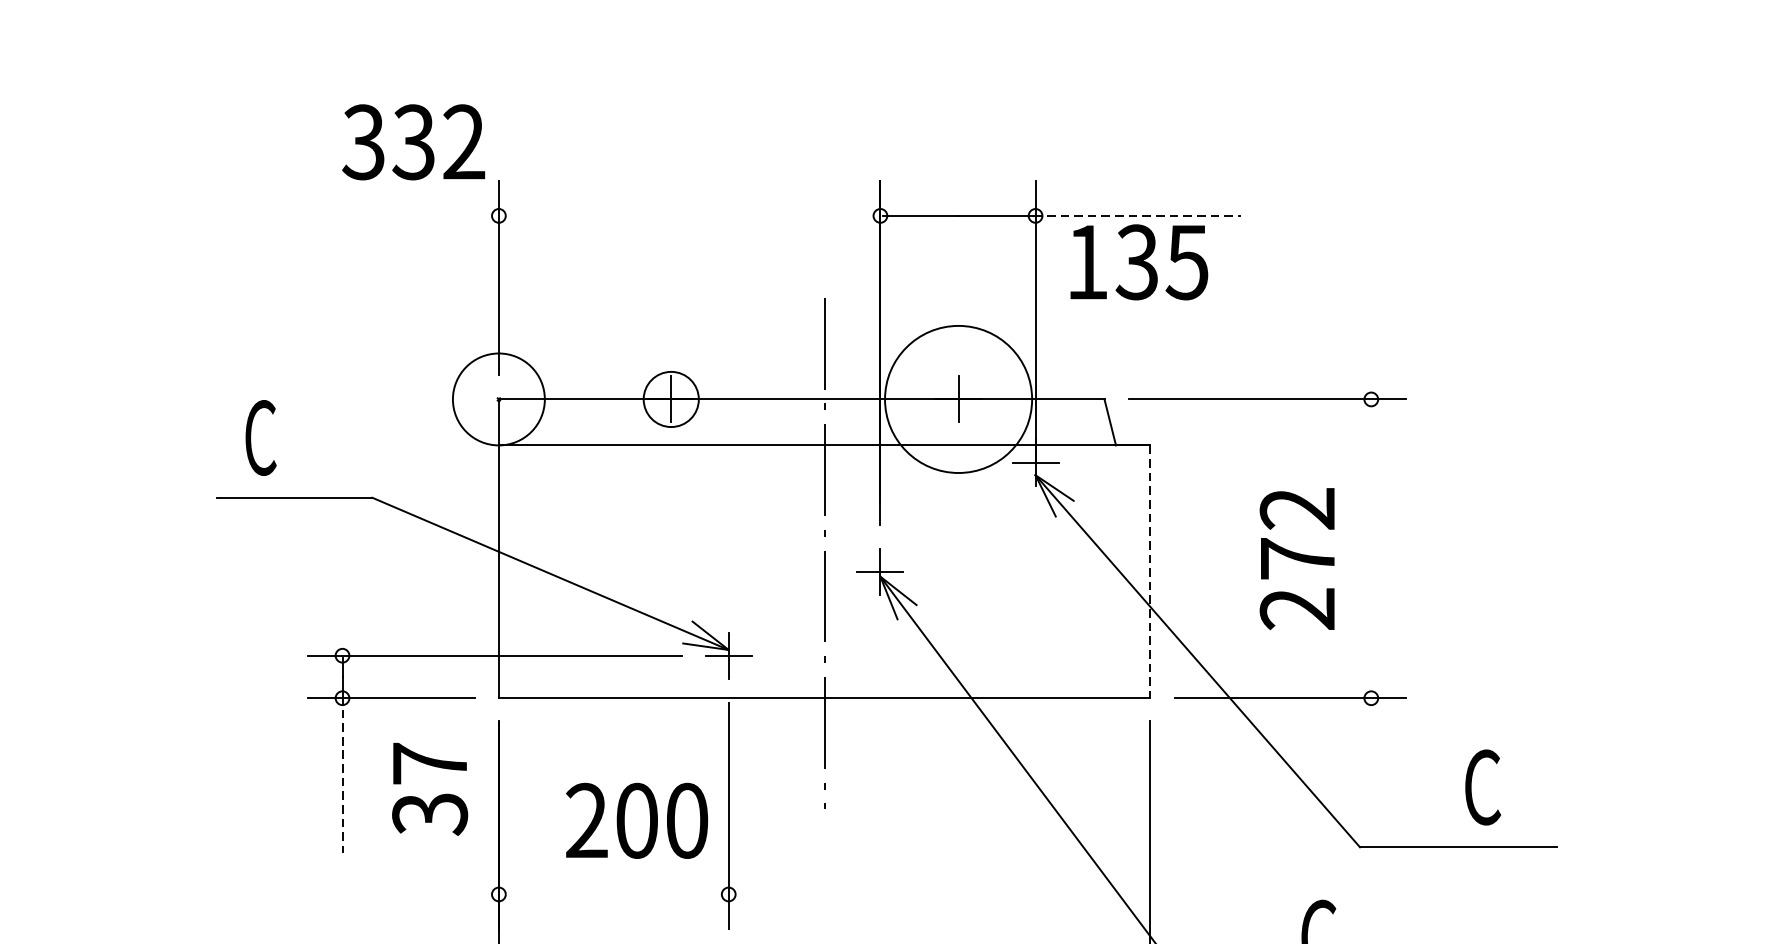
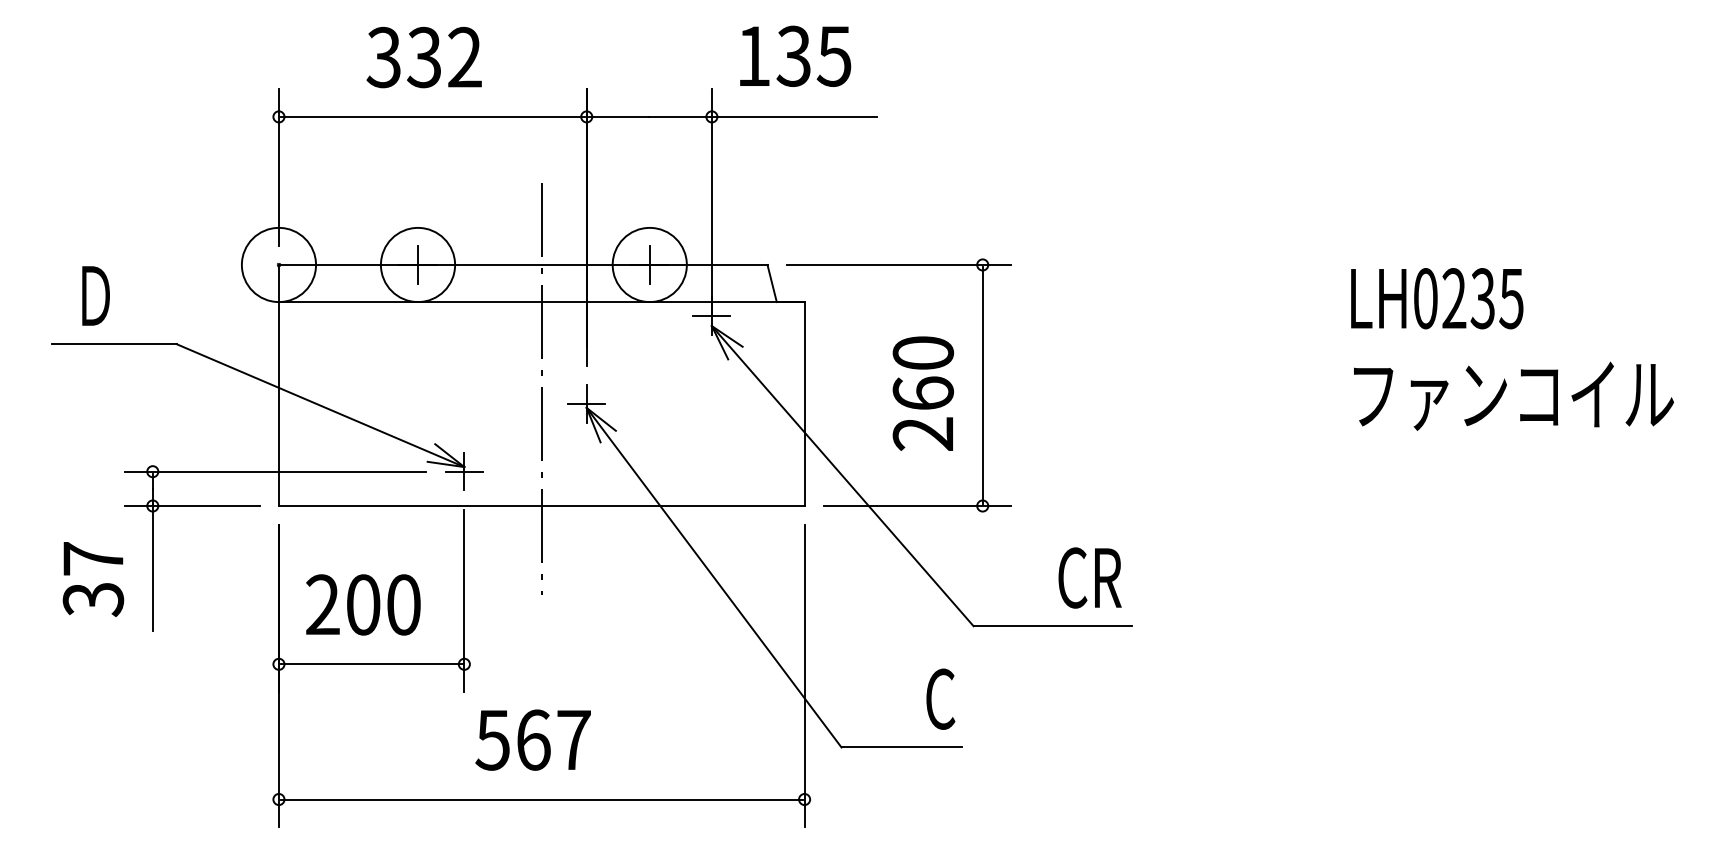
text: (412, 142) -> (423, 57), moved
line: (689, 215) -> (432, 116), added
line: (1136, 215) -> (793, 116), dashed -> solid
text: (1139, 261) -> (795, 55), moved
circle: (670, 398) -> (417, 264), size x1.67
circle: (958, 398) -> (649, 264), size x0.62
text: (266, 437) -> (91, 295), C -> Ｄ
text: (1297, 533) -> (923, 373), 272 -> 260
line: (1371, 548) -> (982, 385), added
line: (1150, 572) -> (804, 404), dashed -> solid
line: (342, 775) -> (152, 568), dashed -> solid
text: (1527, 786) -> (1108, 577), C -> CR
text: (430, 789) -> (93, 579), moved
text: (637, 820) -> (363, 604), moved
line: (613, 894) -> (371, 664), added

